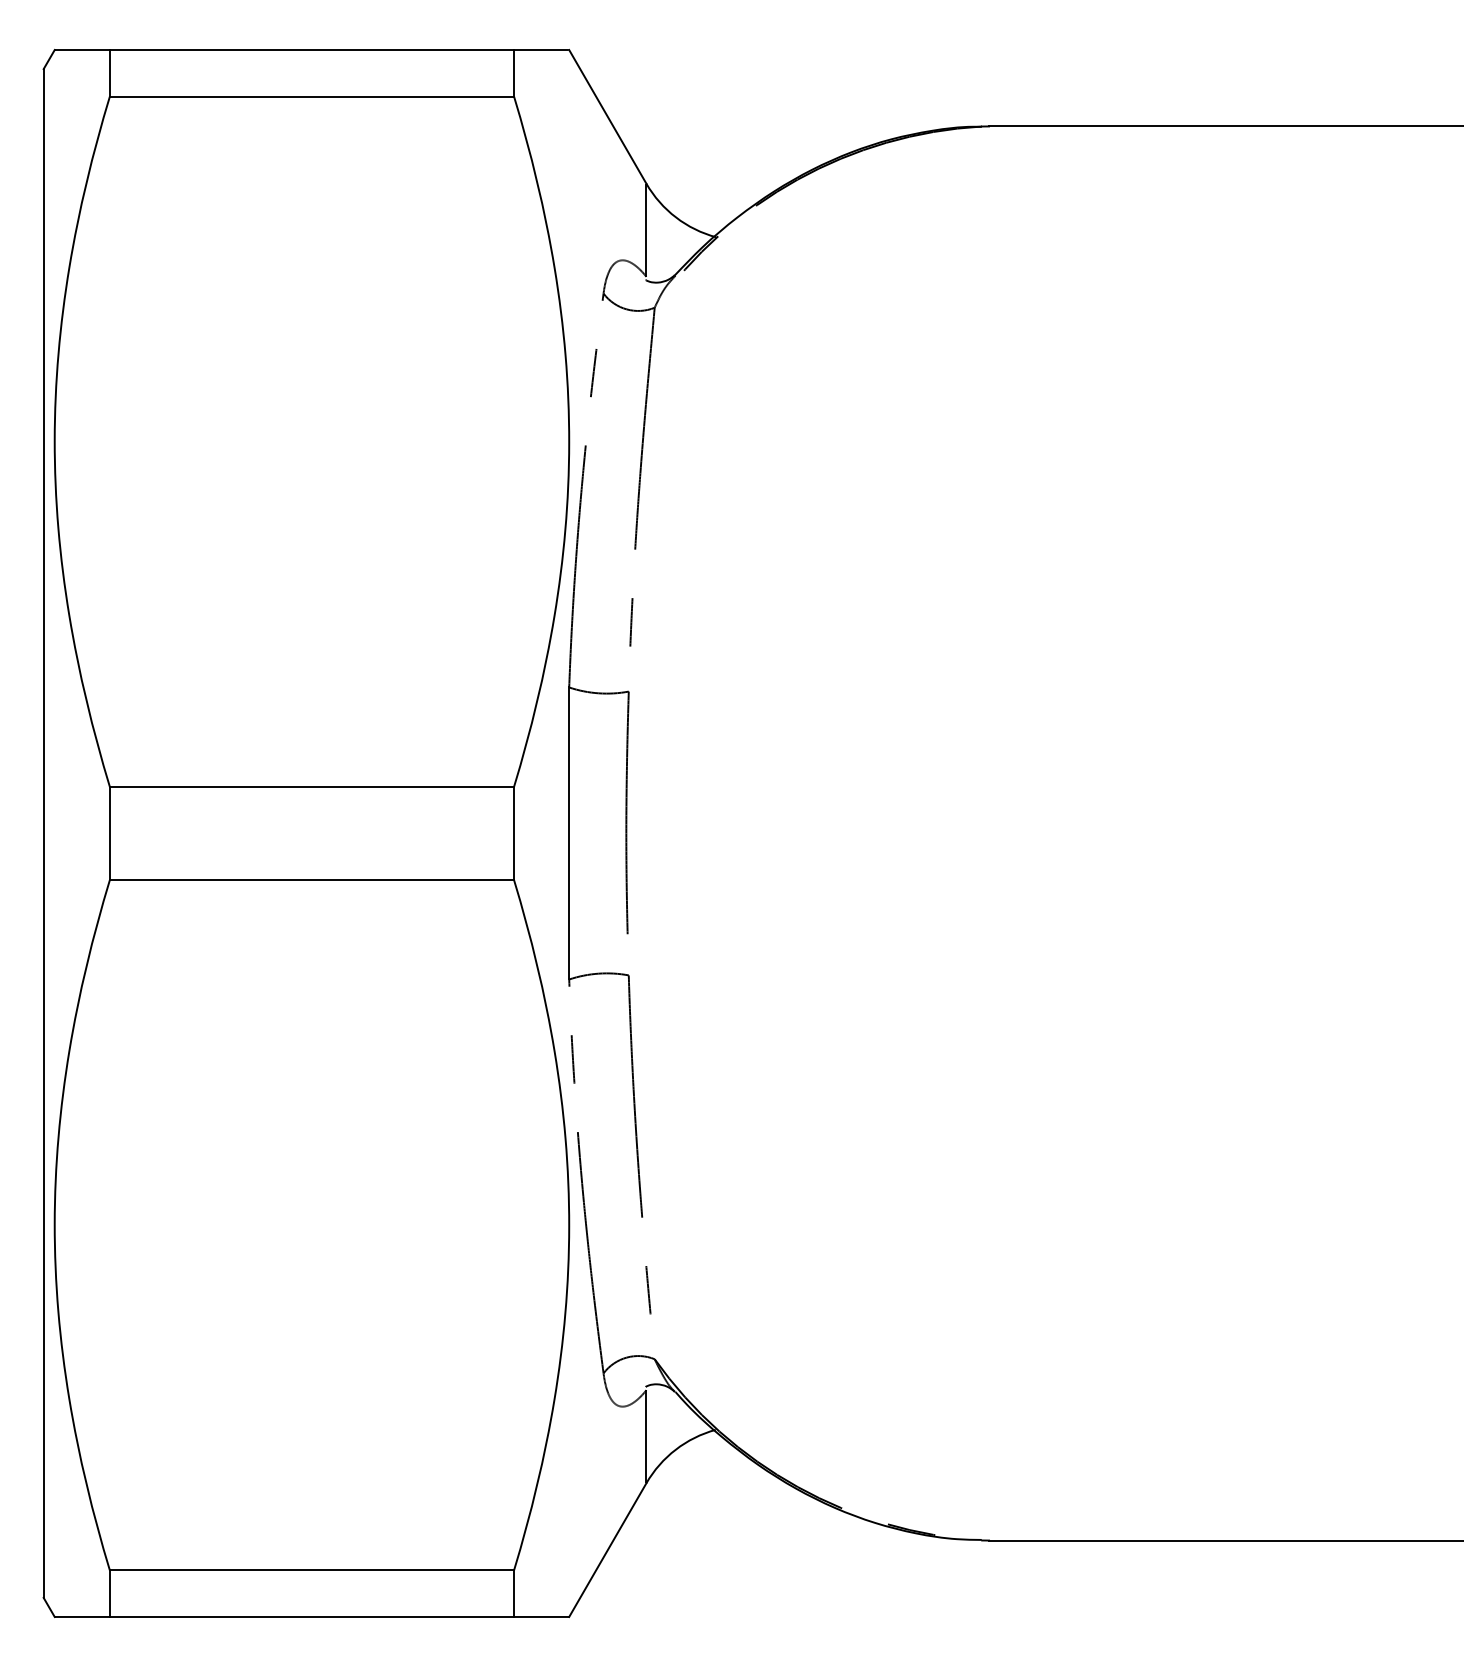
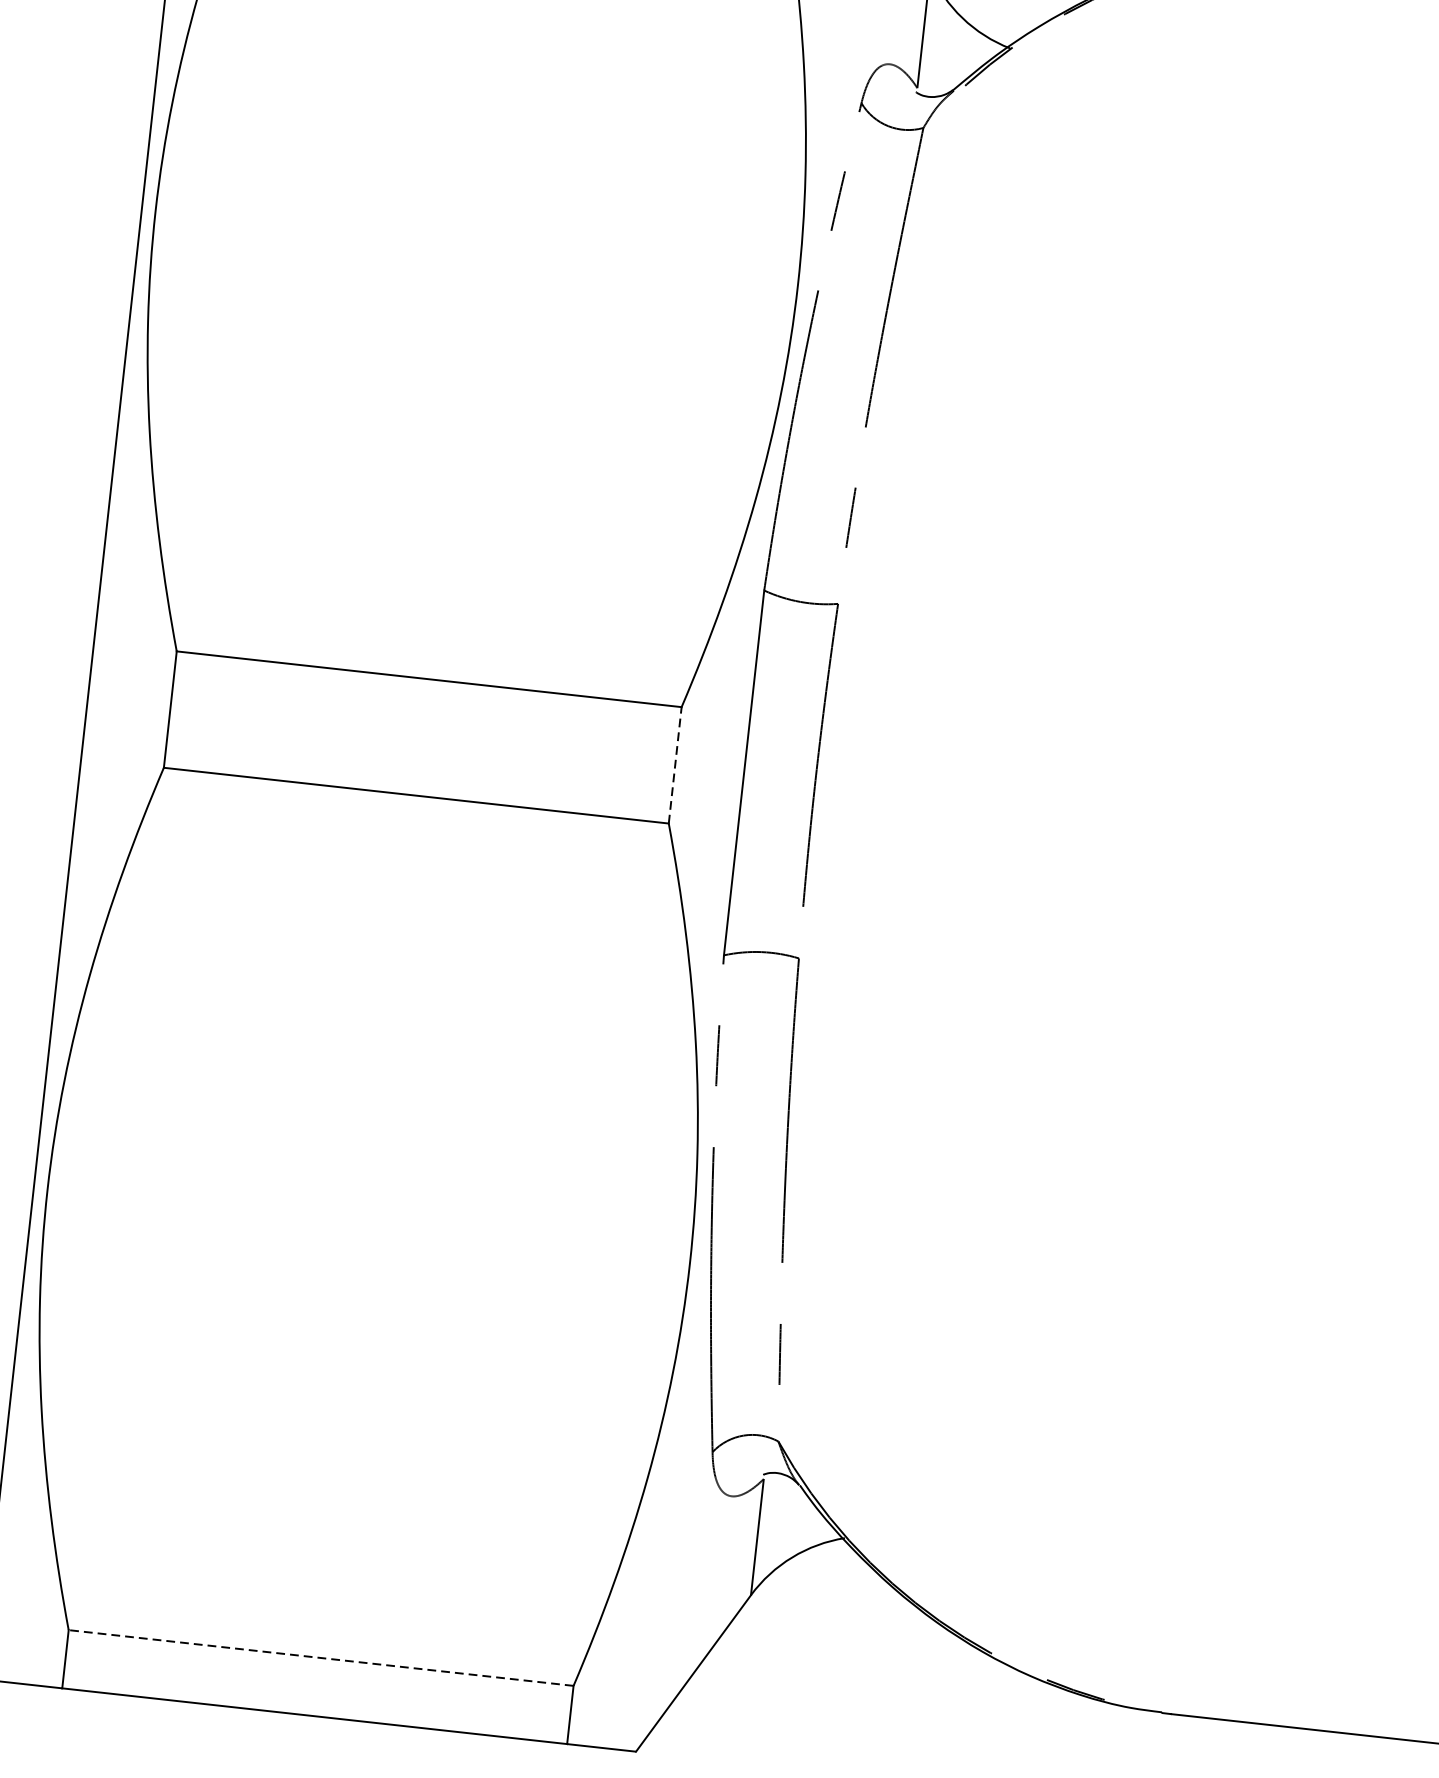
line: (514, 833) -> (675, 765), solid -> dashed
line: (311, 1570) -> (320, 1658), solid -> dashed

